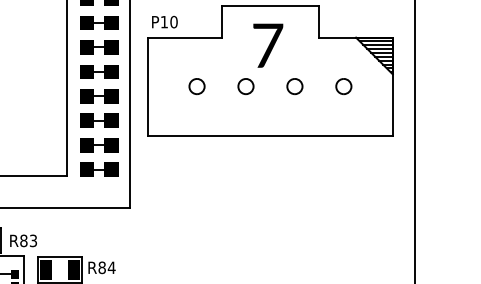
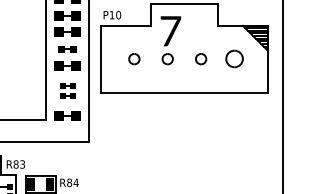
text: (267, 46) -> (170, 31), moved
part: (99, 70) -> (67, 48), size x0.7
part: (343, 87) -> (234, 59), size x1.6
part: (99, 132) -> (67, 90), size x0.6

